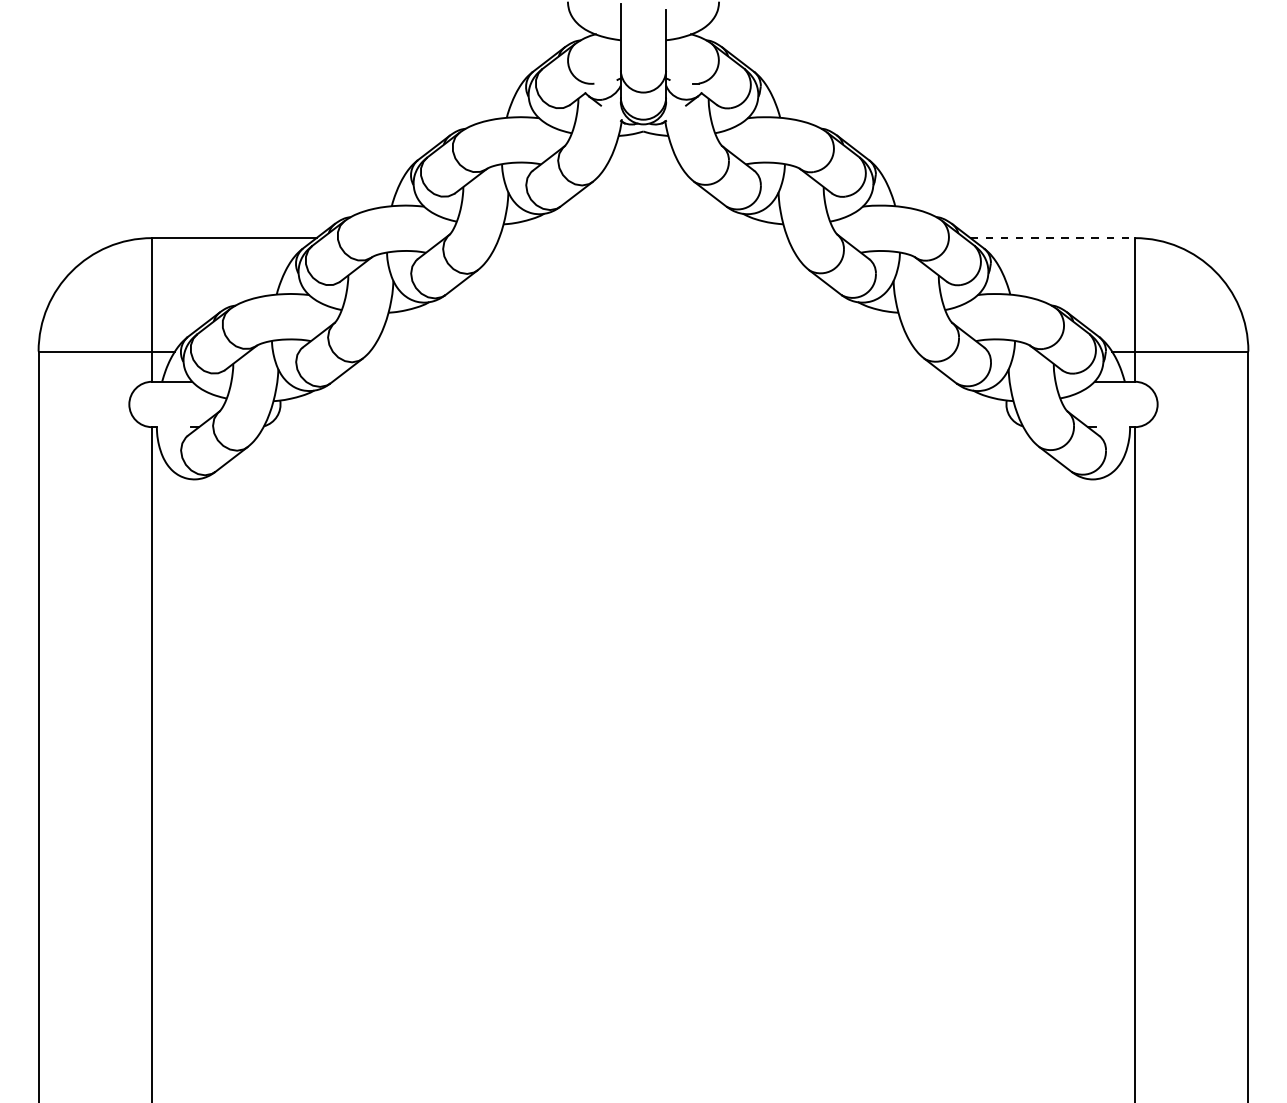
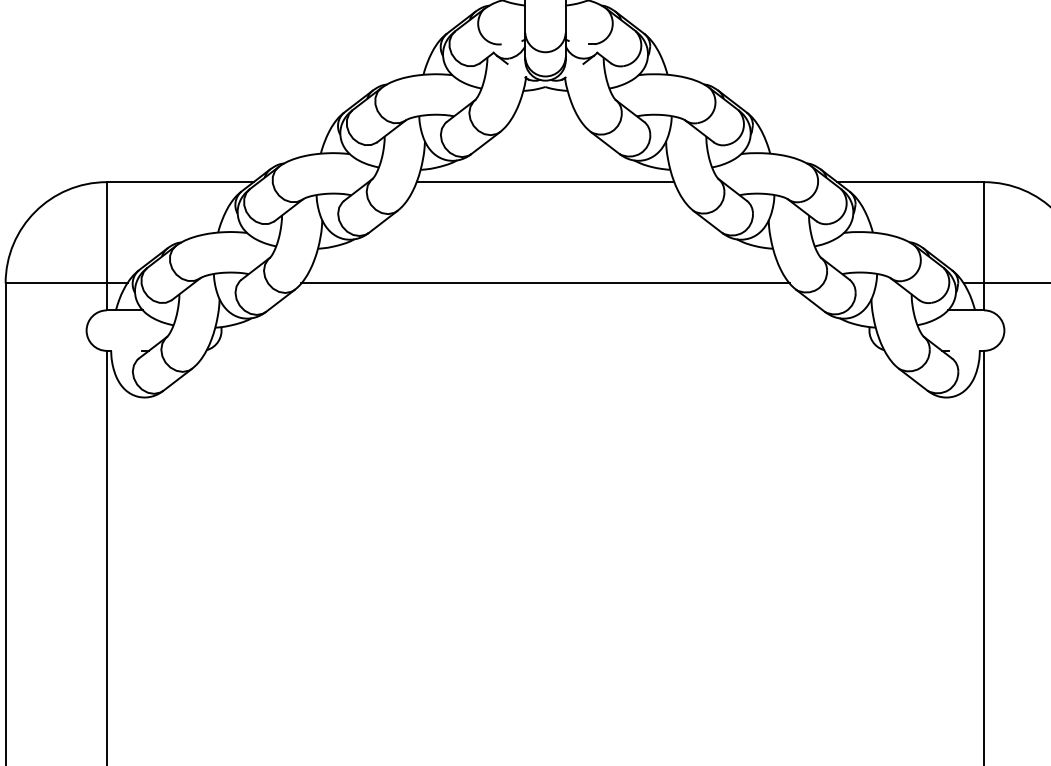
line: (643, 238) -> (545, 182), added
line: (1053, 238) -> (911, 182), dashed -> solid
line: (643, 351) -> (545, 283), added

